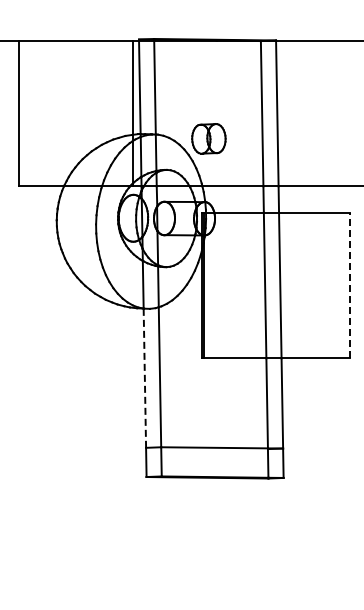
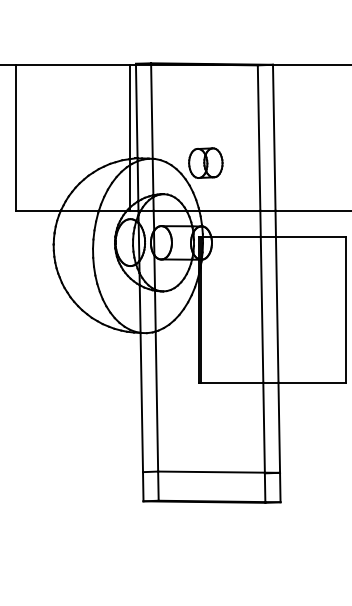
line: (349, 285) -> (346, 309), dashed -> solid
line: (144, 378) -> (141, 402), dashed -> solid

